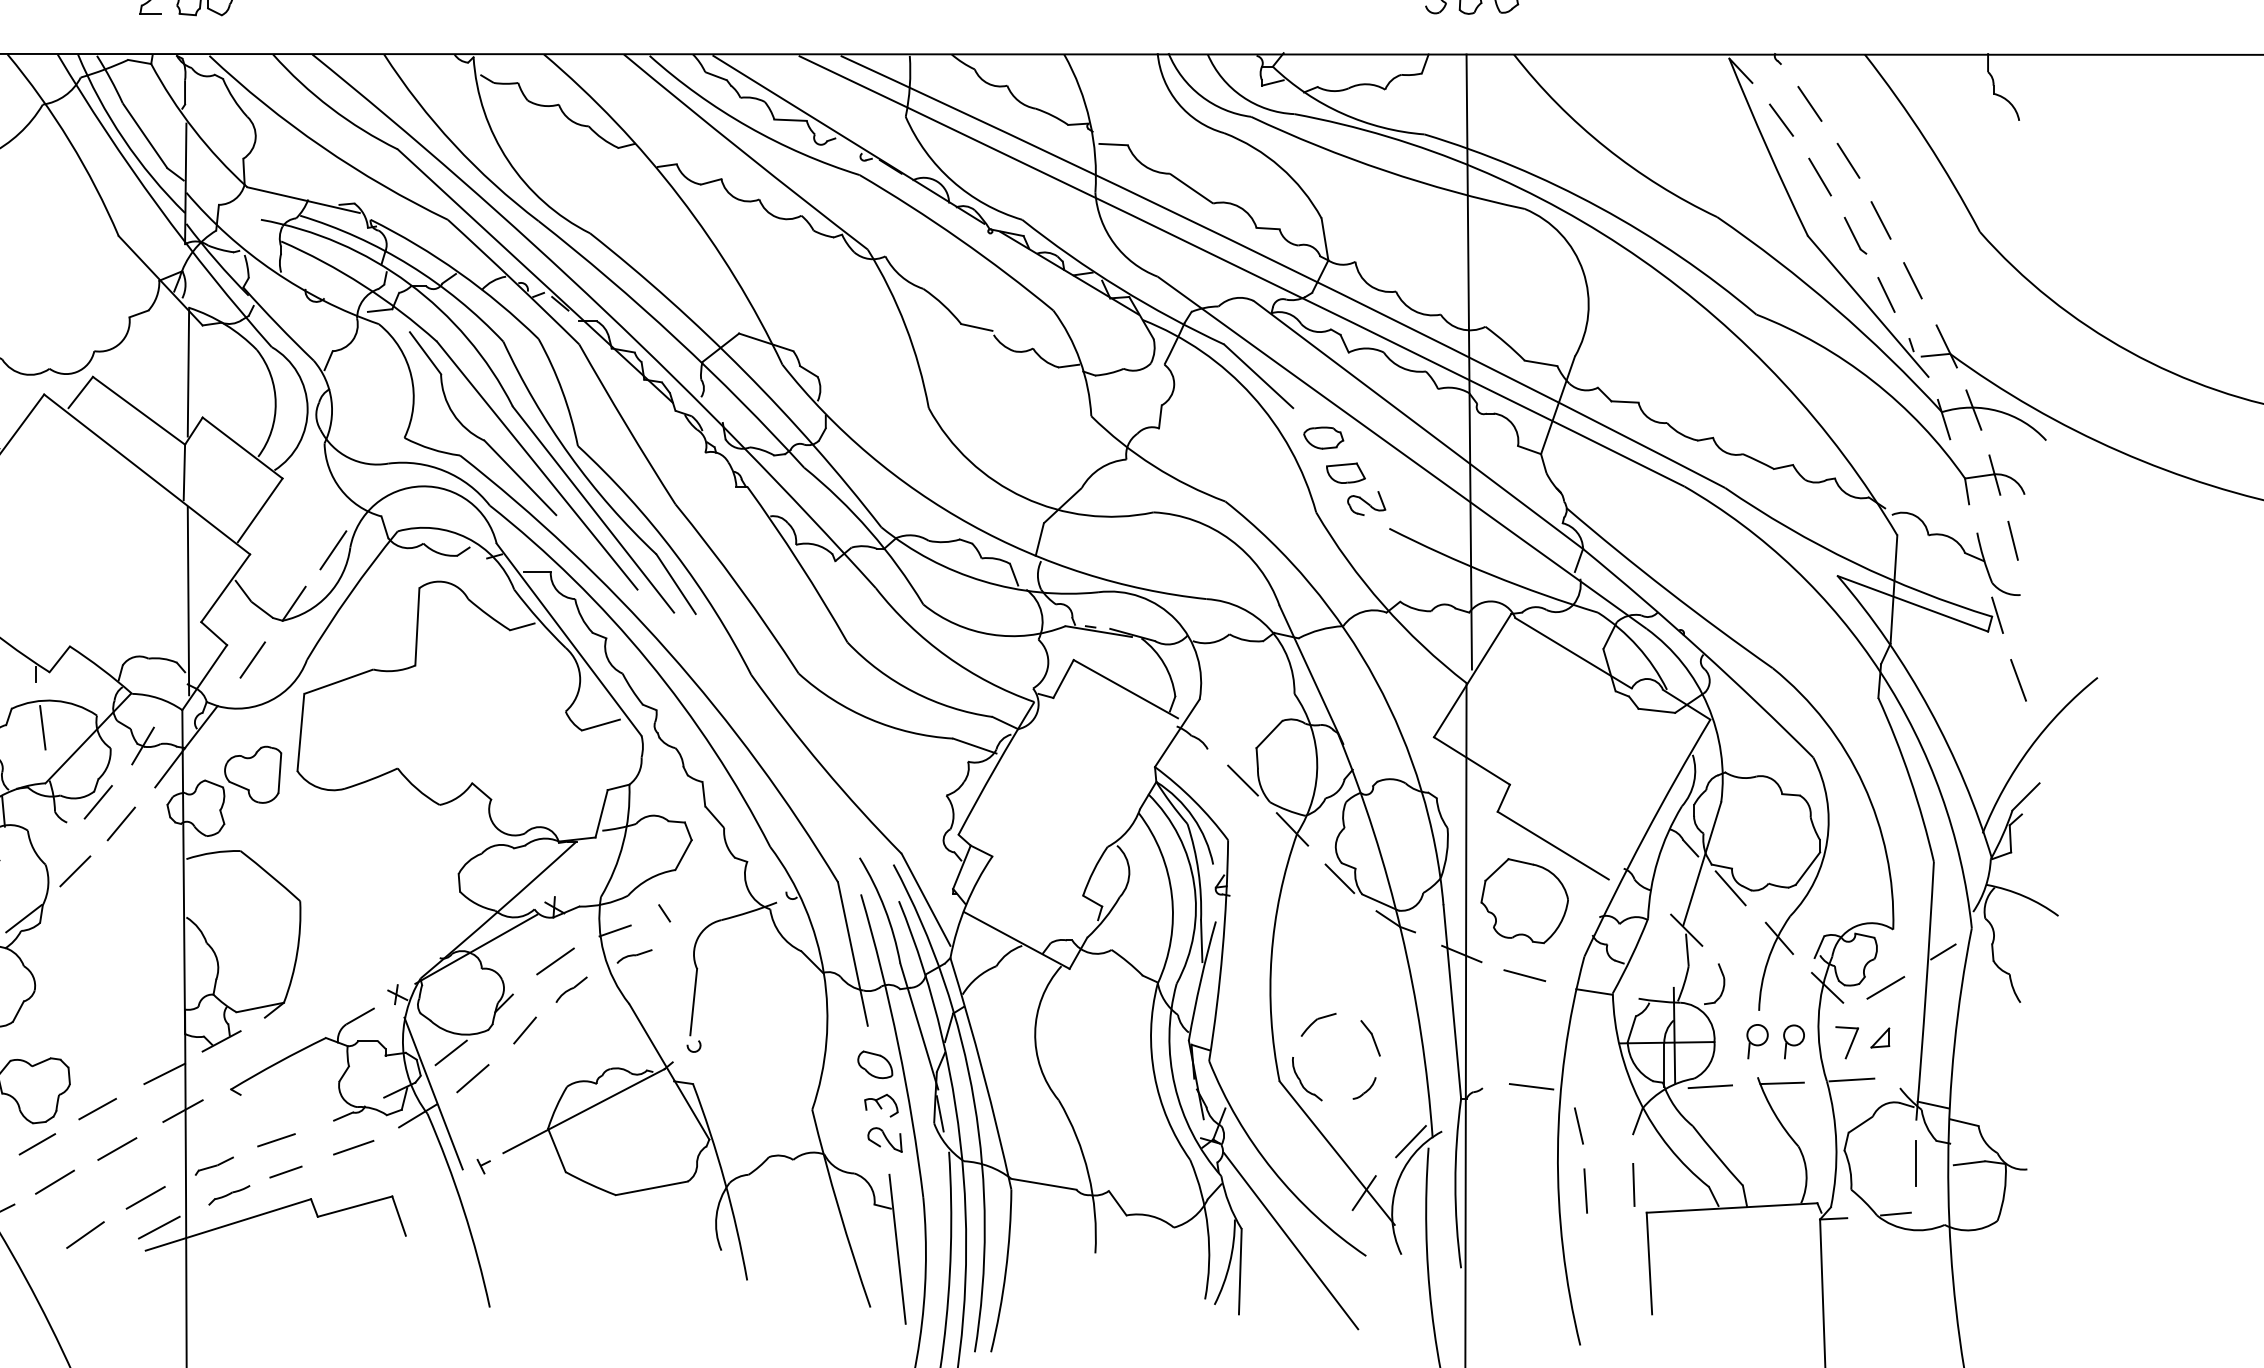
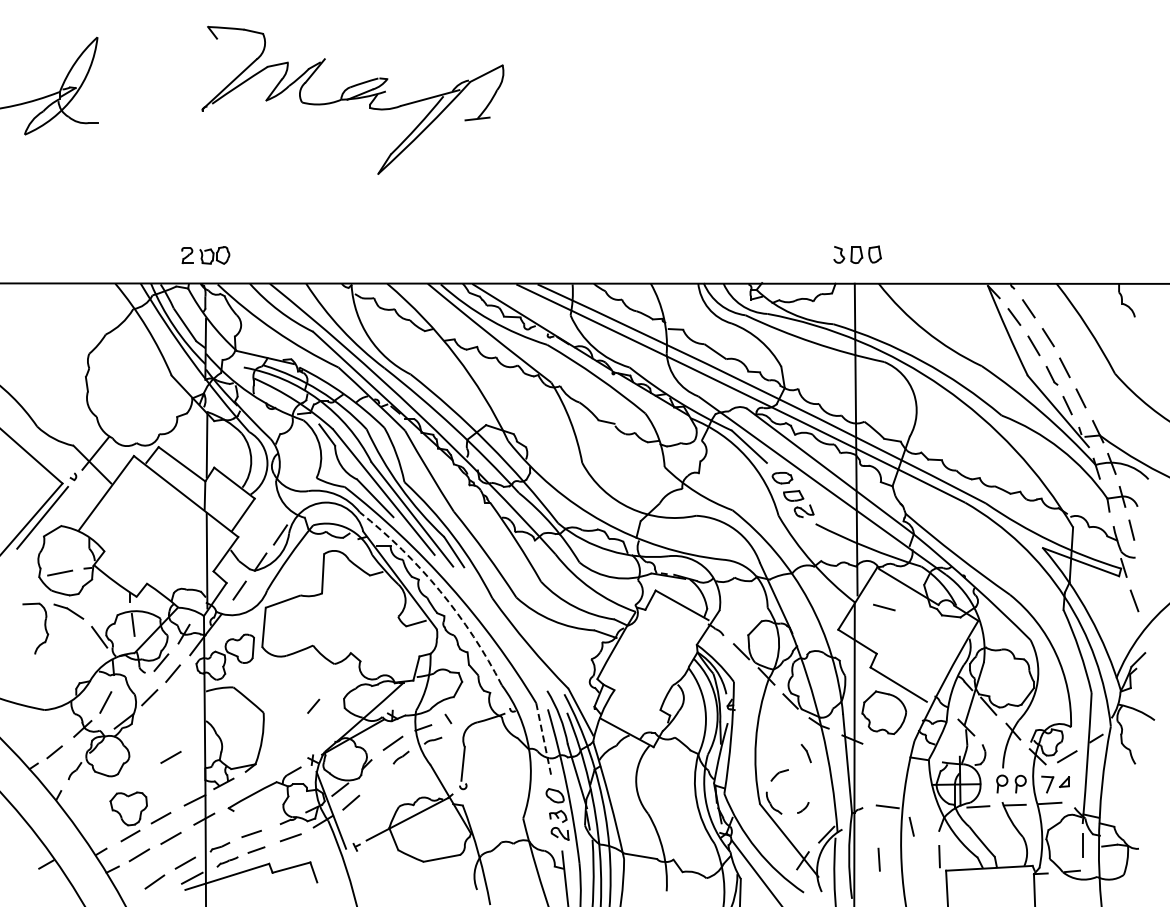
arc: (649, 661) -> (440, 591), solid -> dashed
line: (852, 955) -> (543, 740), solid -> dashed
line: (1525, 975) -> (884, 607), moved
line: (116, 989) -> (170, 757), added
line: (524, 1028) -> (313, 705), moved
part: (1369, 1038) -> (805, 753), moved
line: (1584, 1190) -> (878, 859), moved

